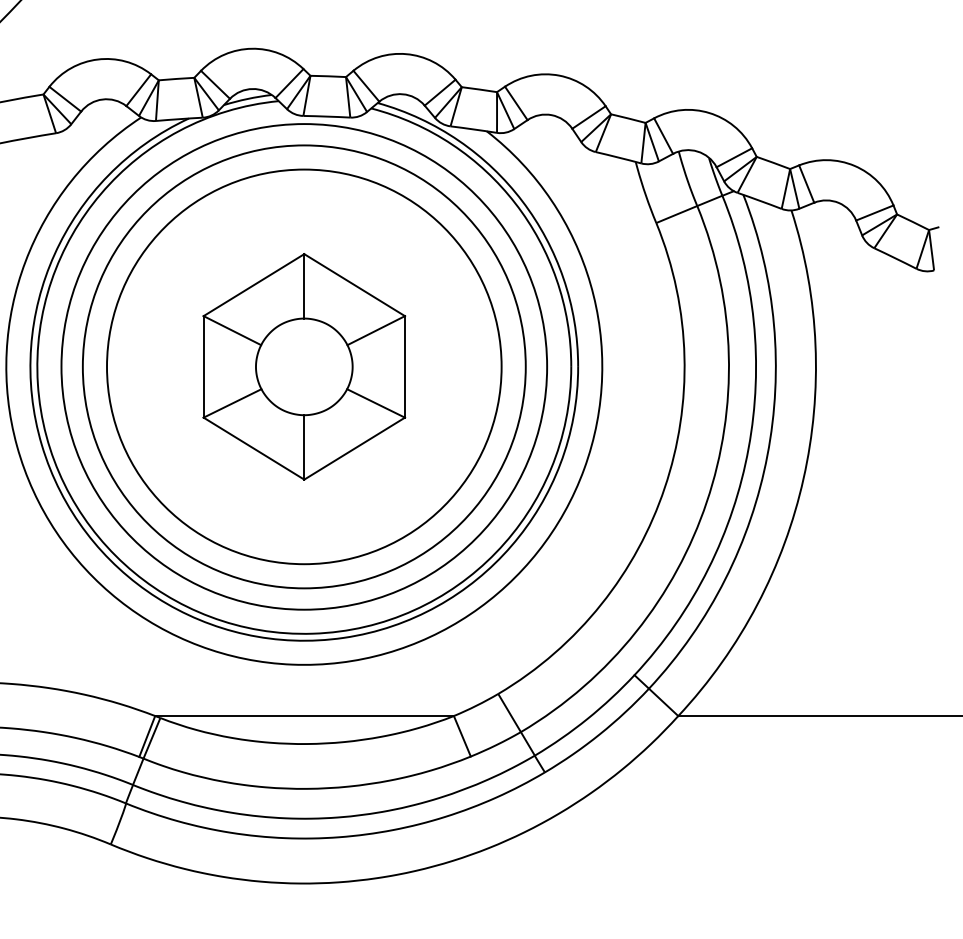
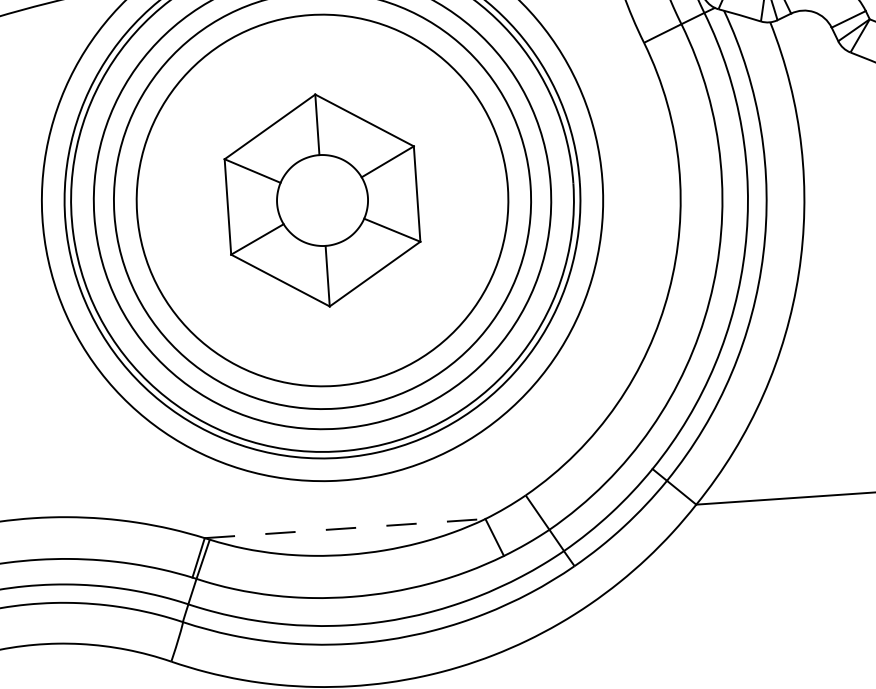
line: (305, 716) -> (346, 528), solid -> dashed

